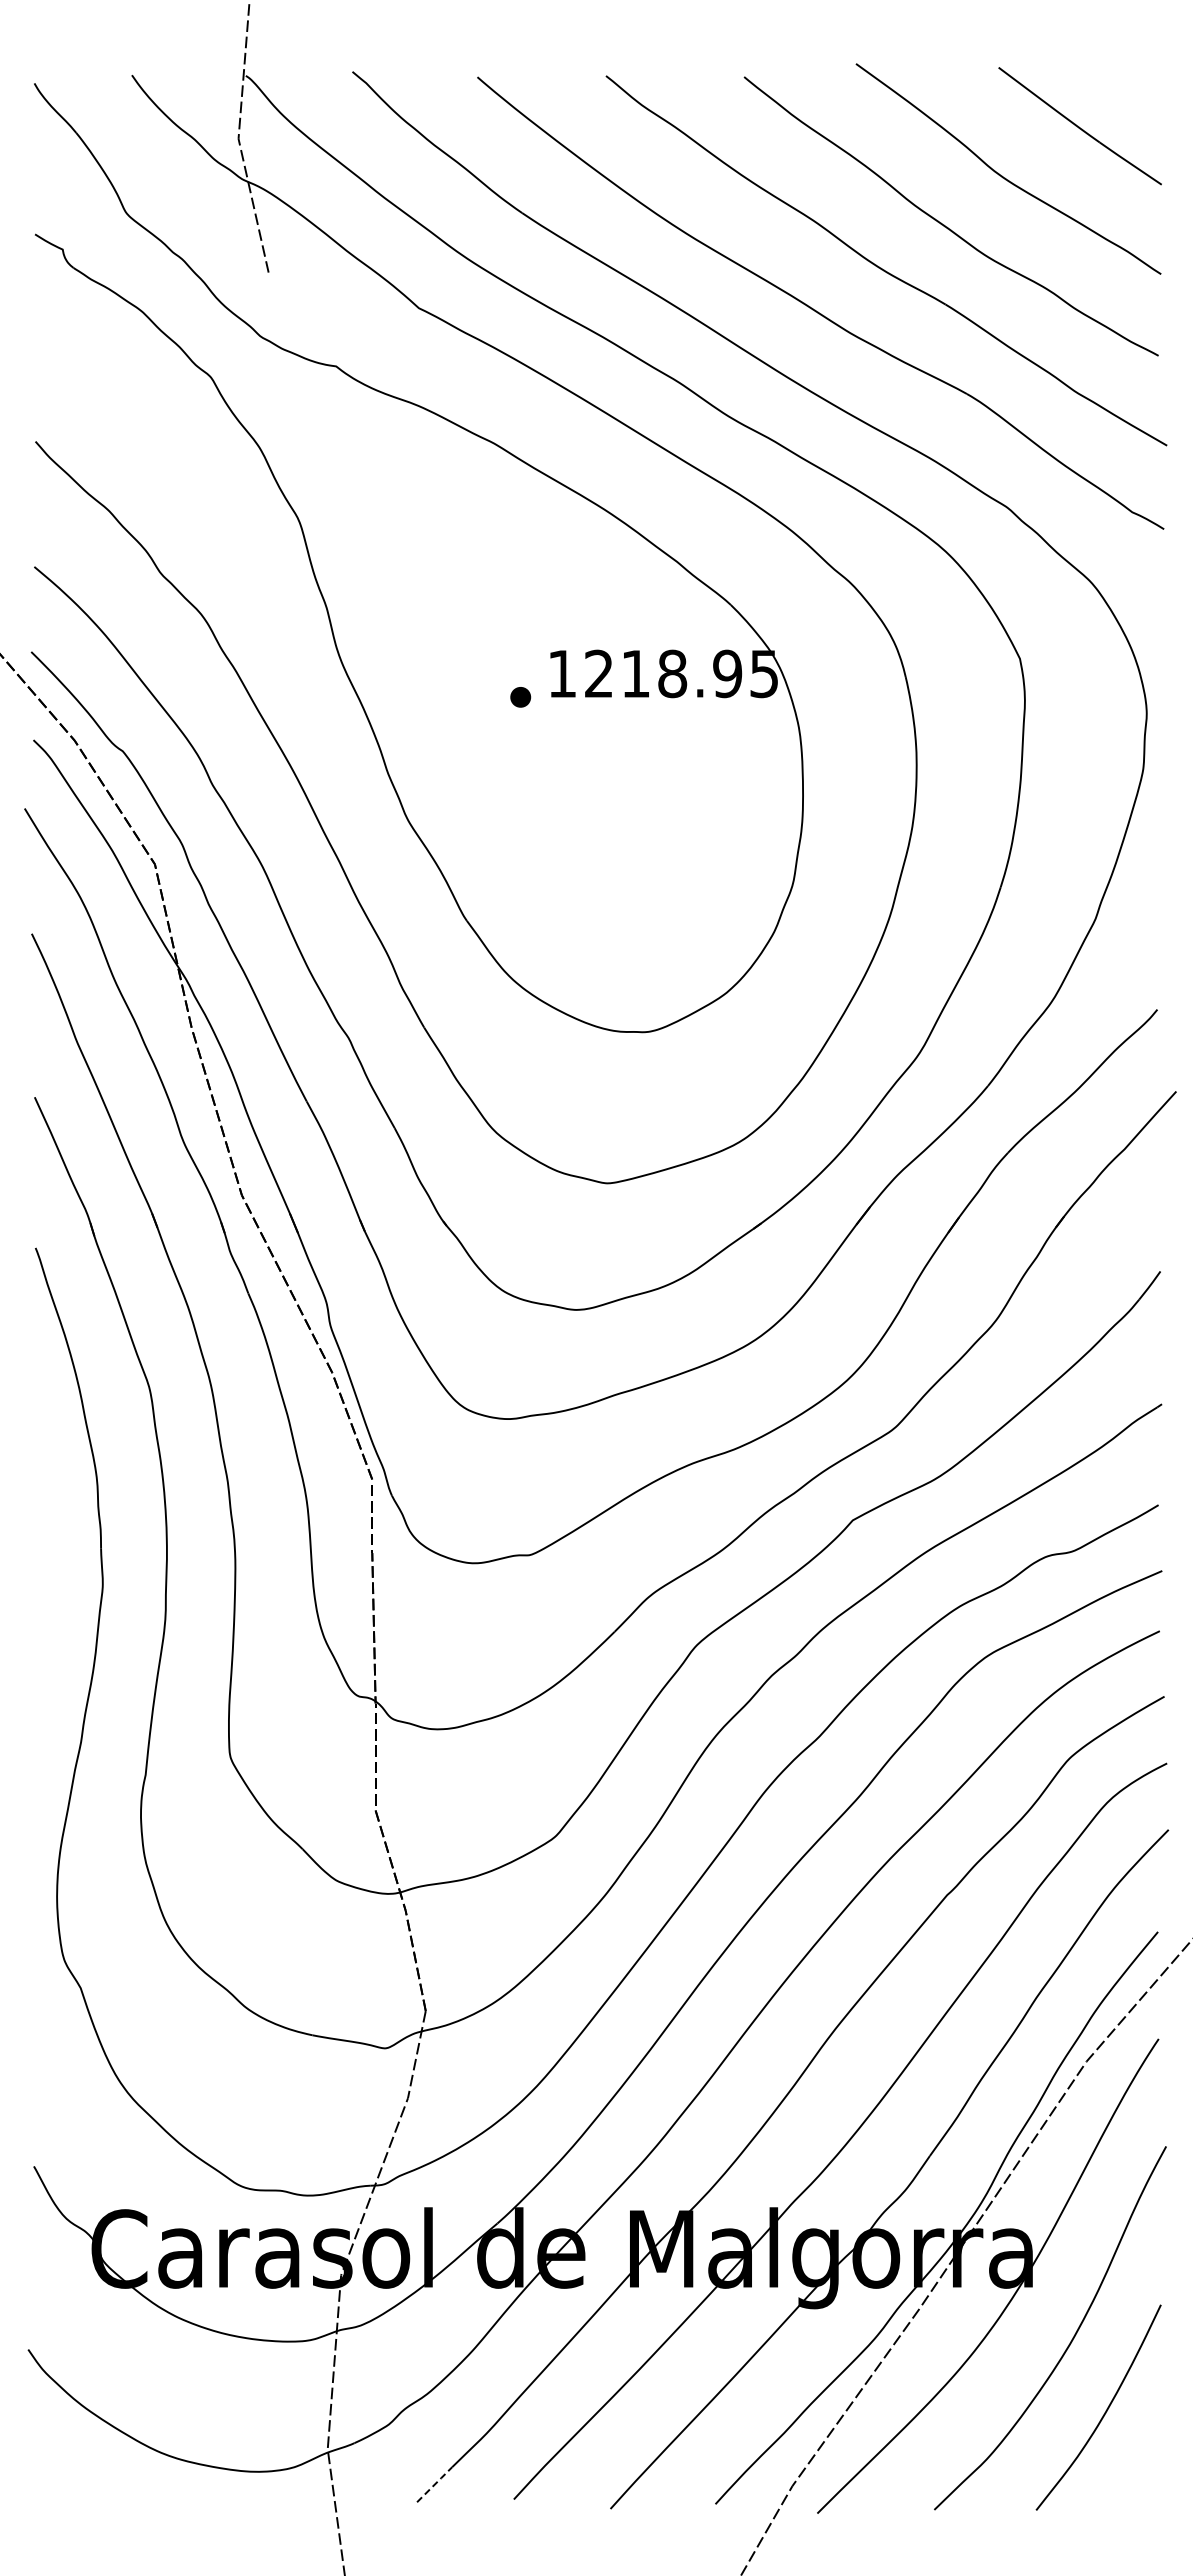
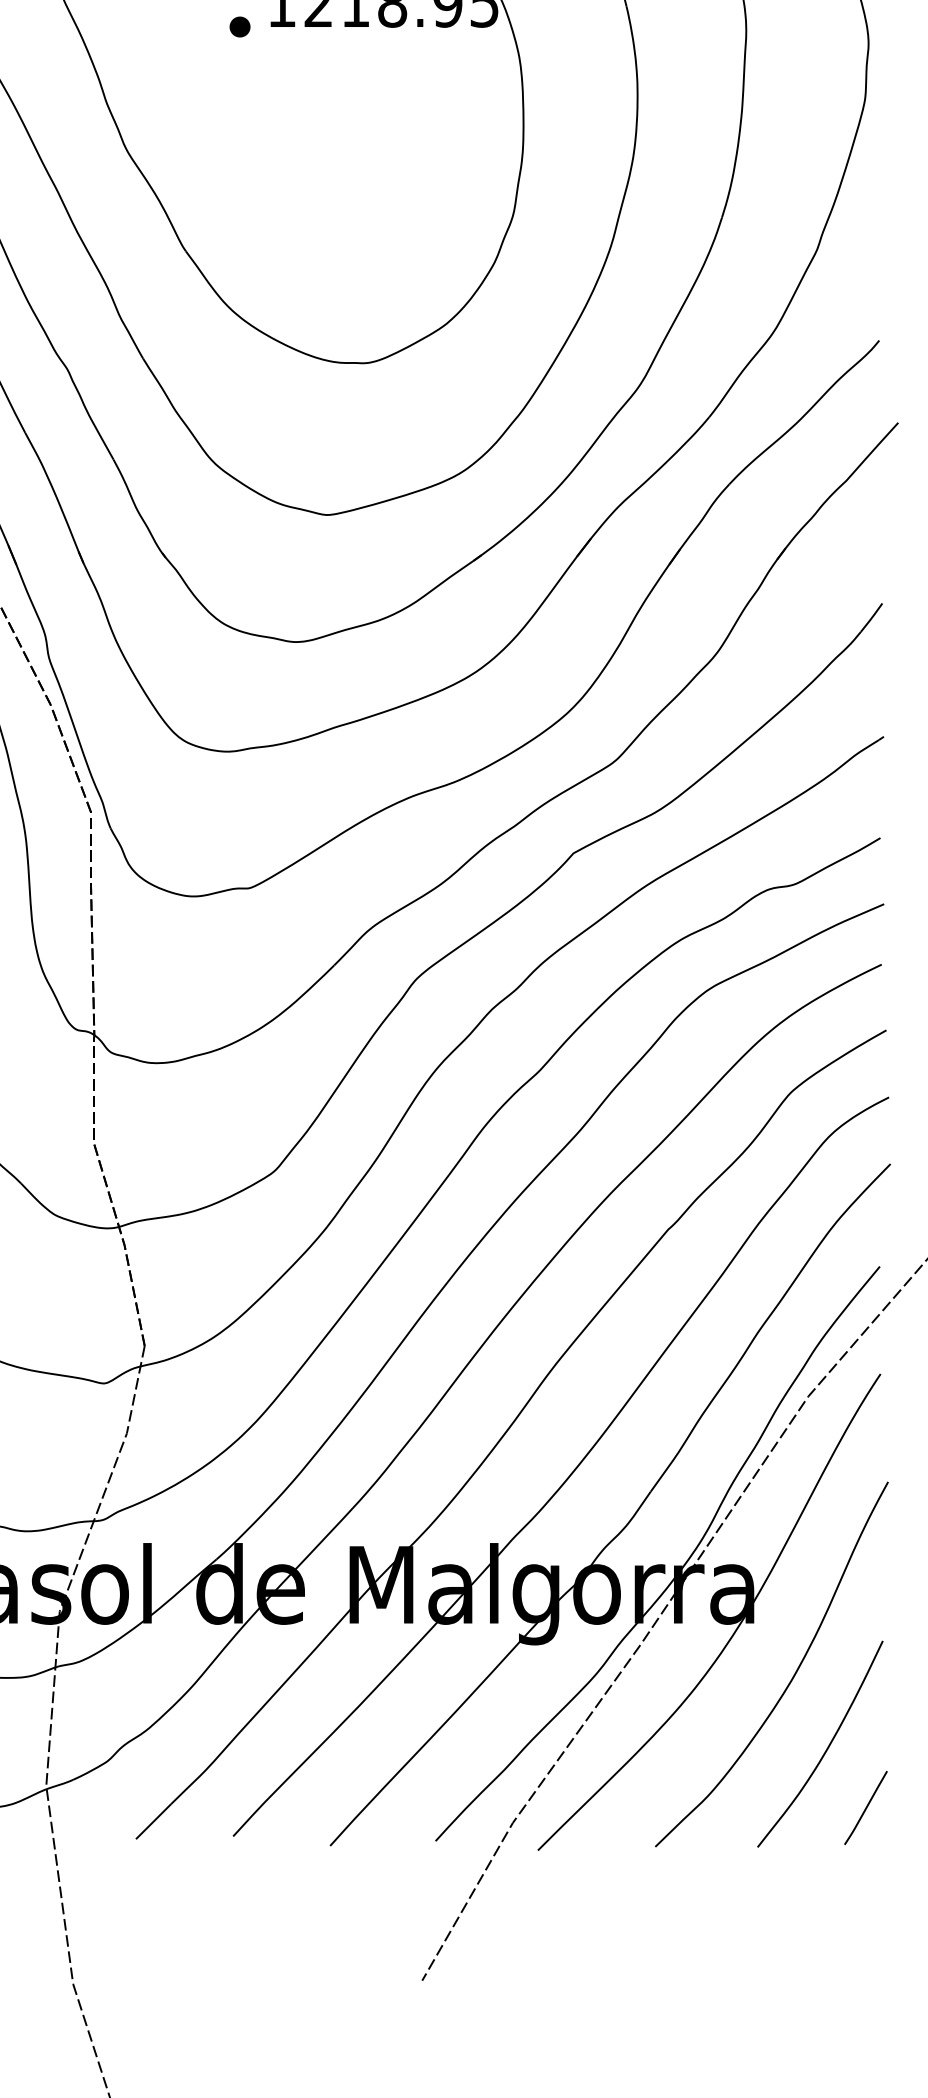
line: (1143, 2471) -> (865, 1808), added
line: (435, 2484) -> (154, 1821), dashed -> solid

